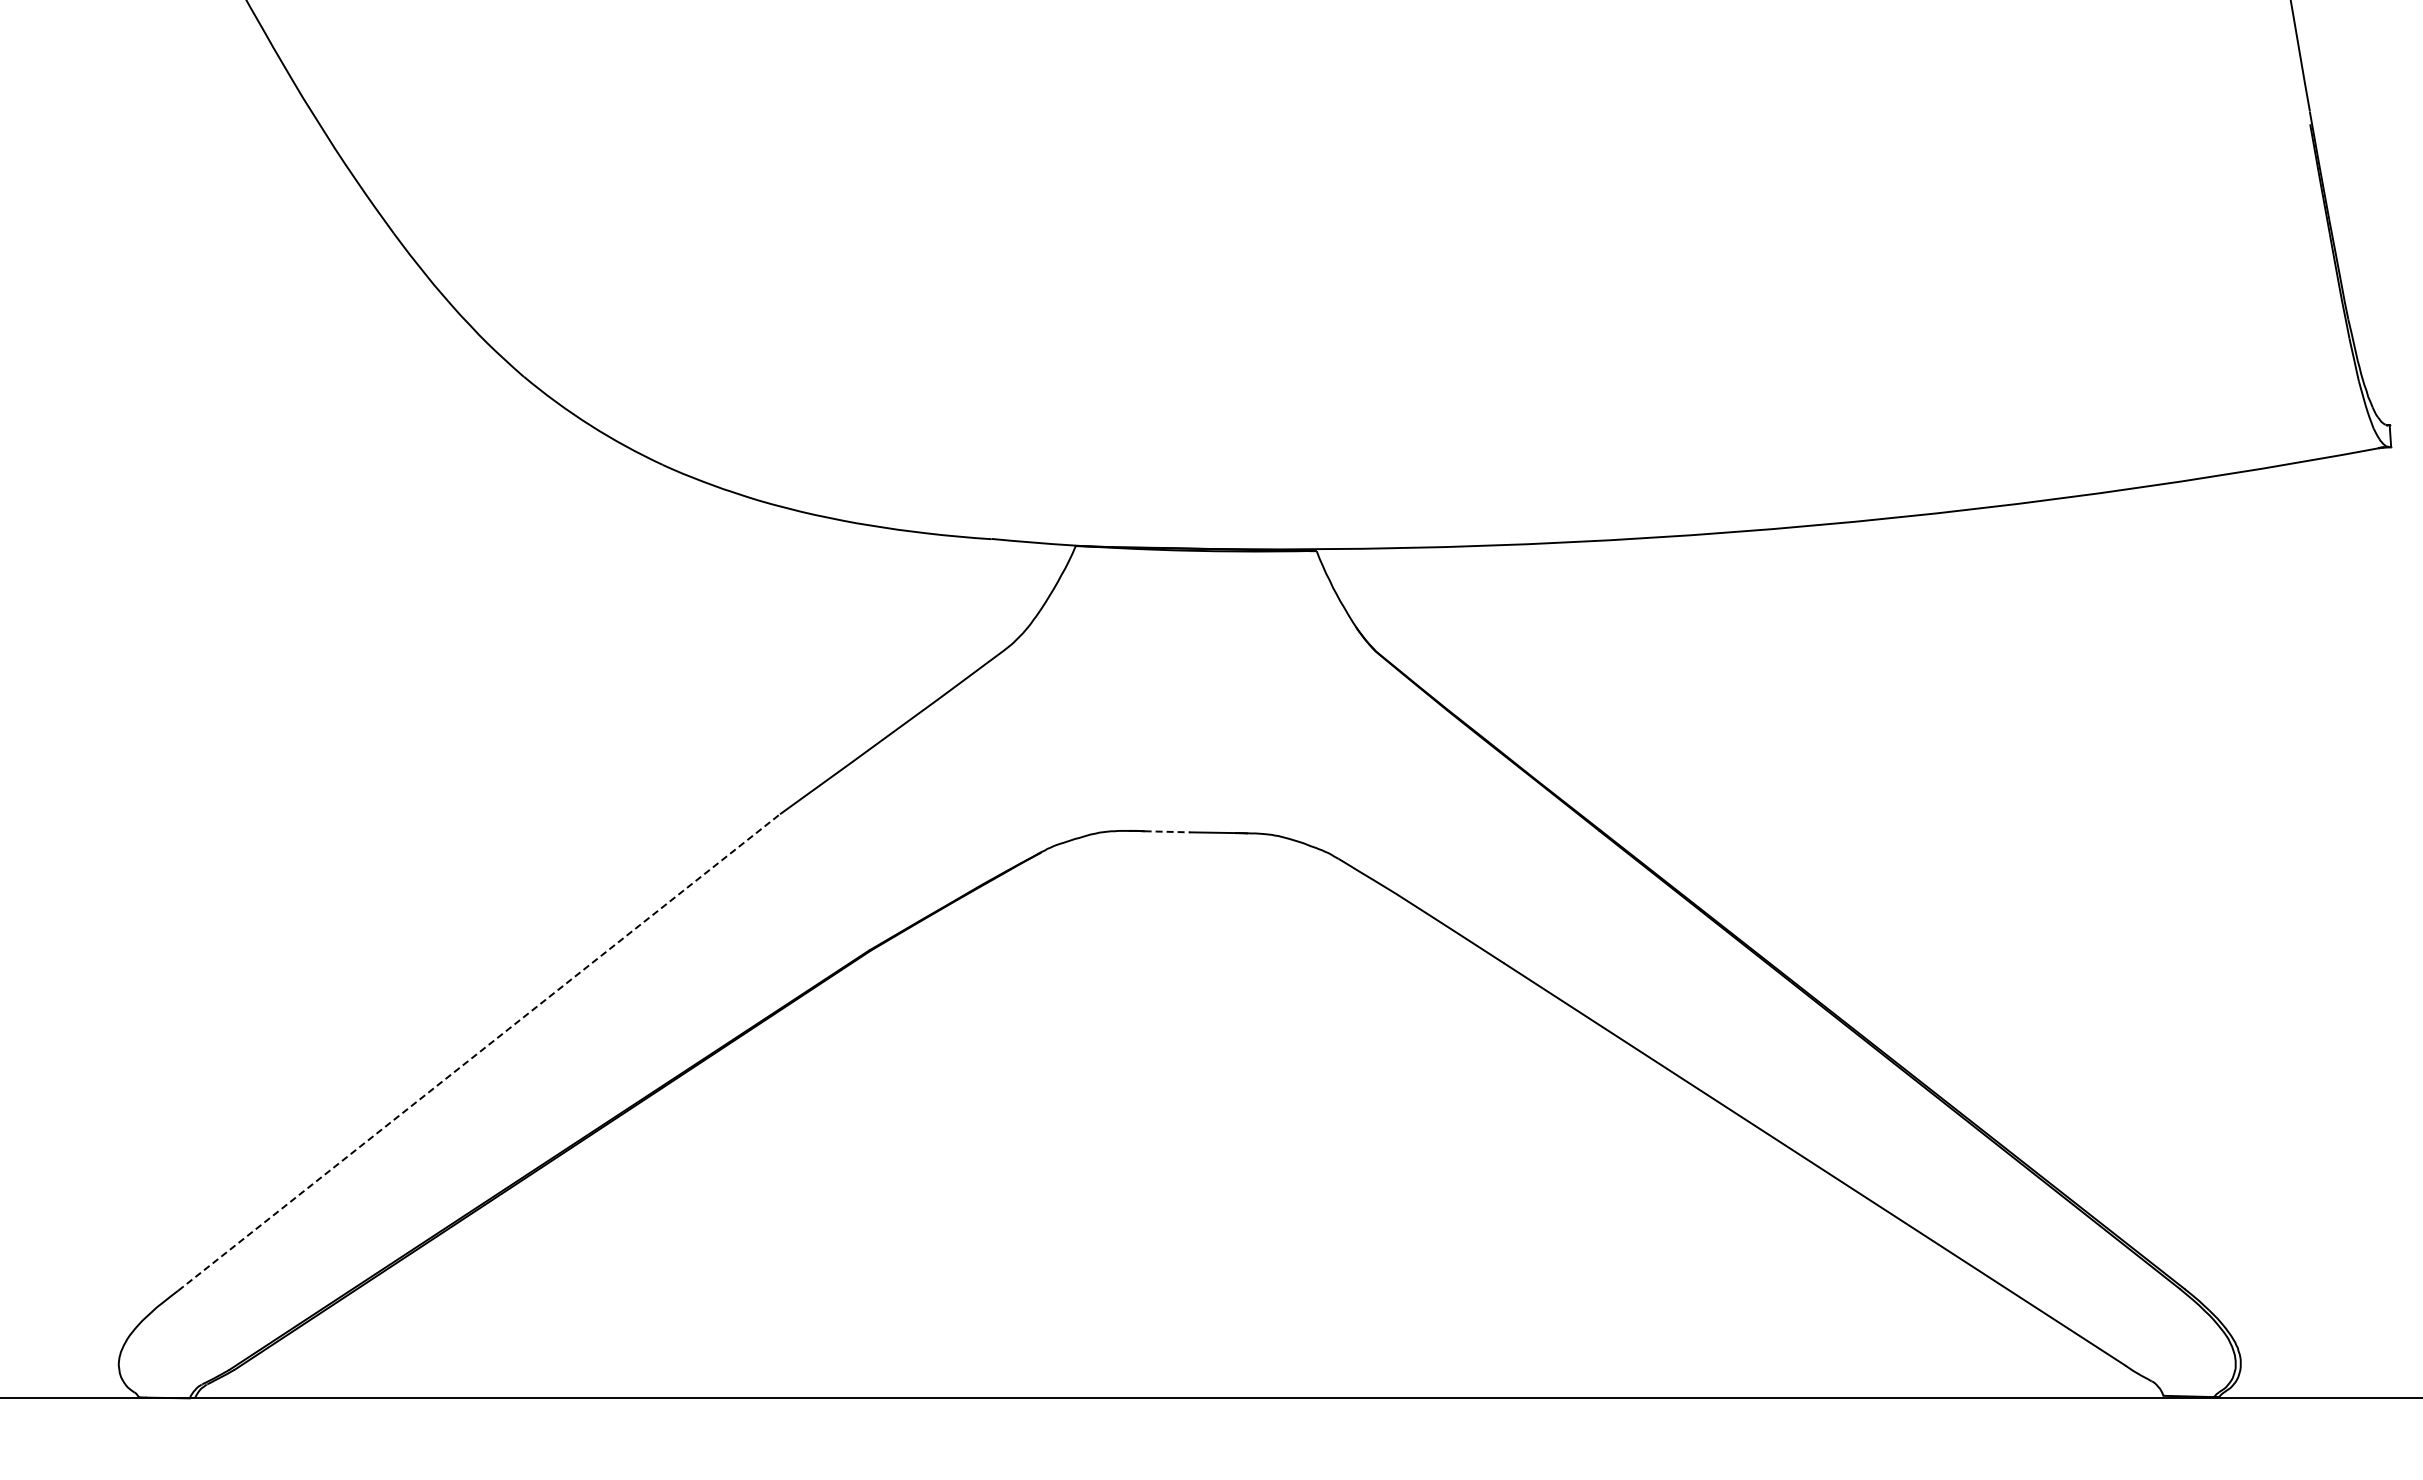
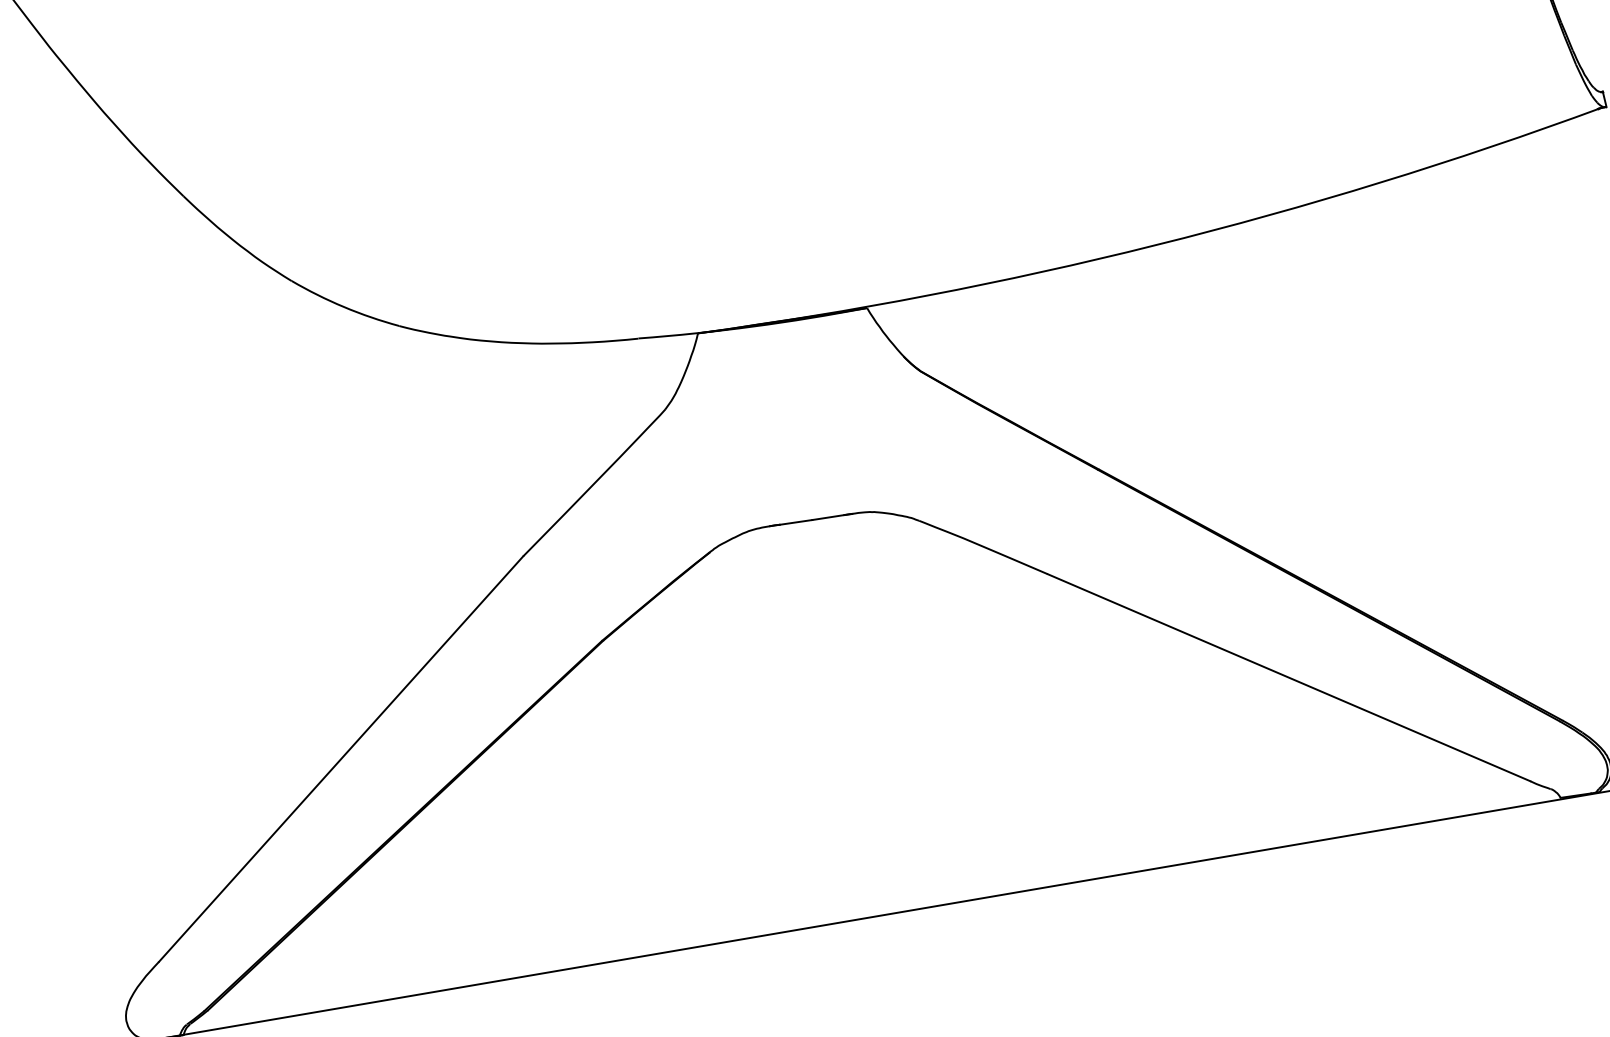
line: (1167, 831) -> (796, 522), dashed -> solid
line: (479, 1052) -> (341, 759), dashed -> solid

